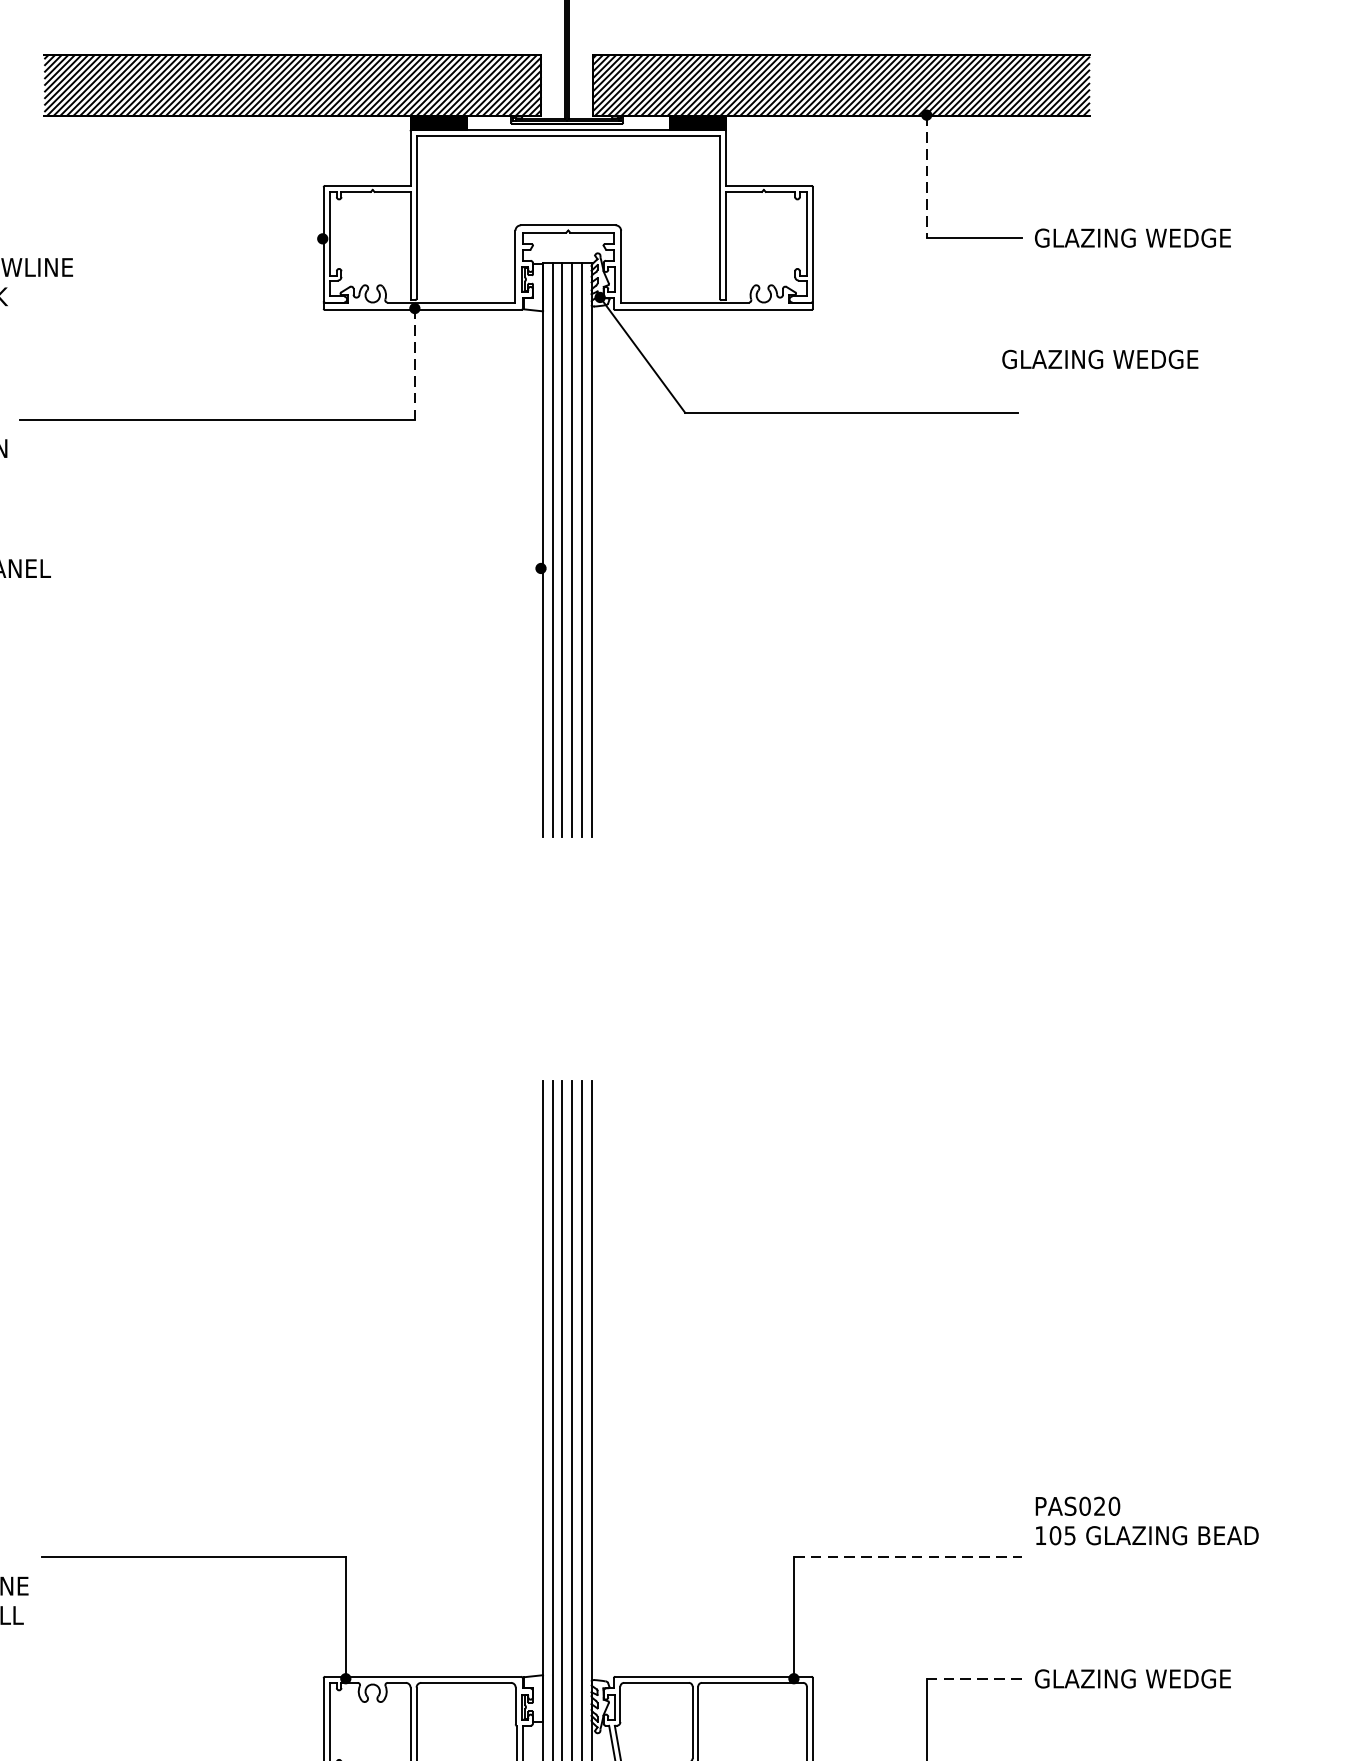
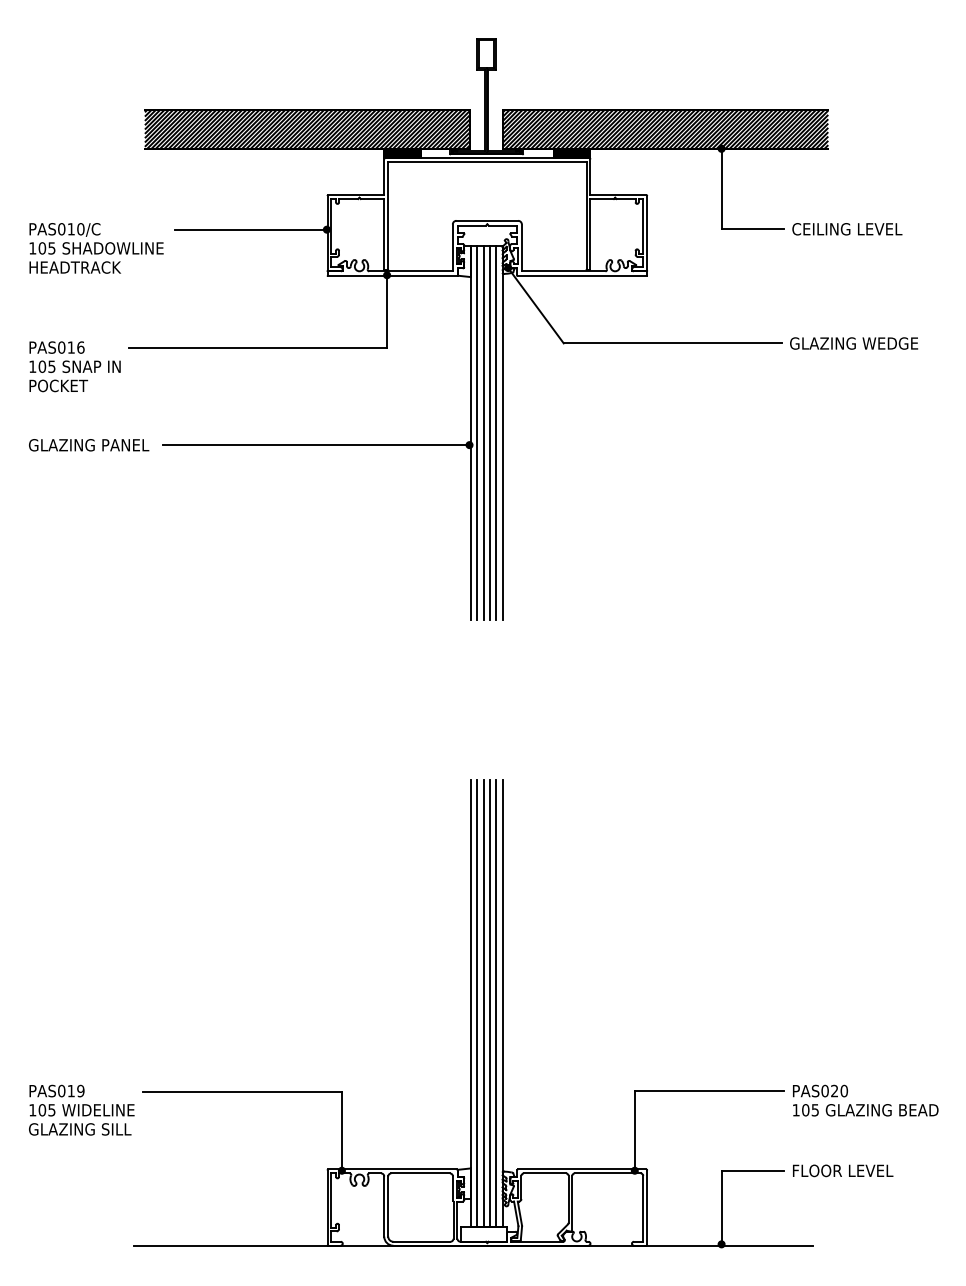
line: (926, 177) -> (721, 189), dashed -> solid
line: (205, 238) -> (250, 229), added
text: (1137, 238) -> (859, 229), GLAZING WEDGE -> CEILING LEVEL
text: (1100, 359) -> (854, 343), moved
line: (415, 365) -> (387, 312), dashed -> solid
line: (305, 569) -> (315, 445), added
text: (1146, 1520) -> (865, 1100), moved
line: (908, 1555) -> (709, 1090), dashed -> solid
line: (975, 1678) -> (753, 1170), dashed -> solid
text: (1133, 1678) -> (856, 1170), GLAZING WEDGE -> FLOOR LEVEL

